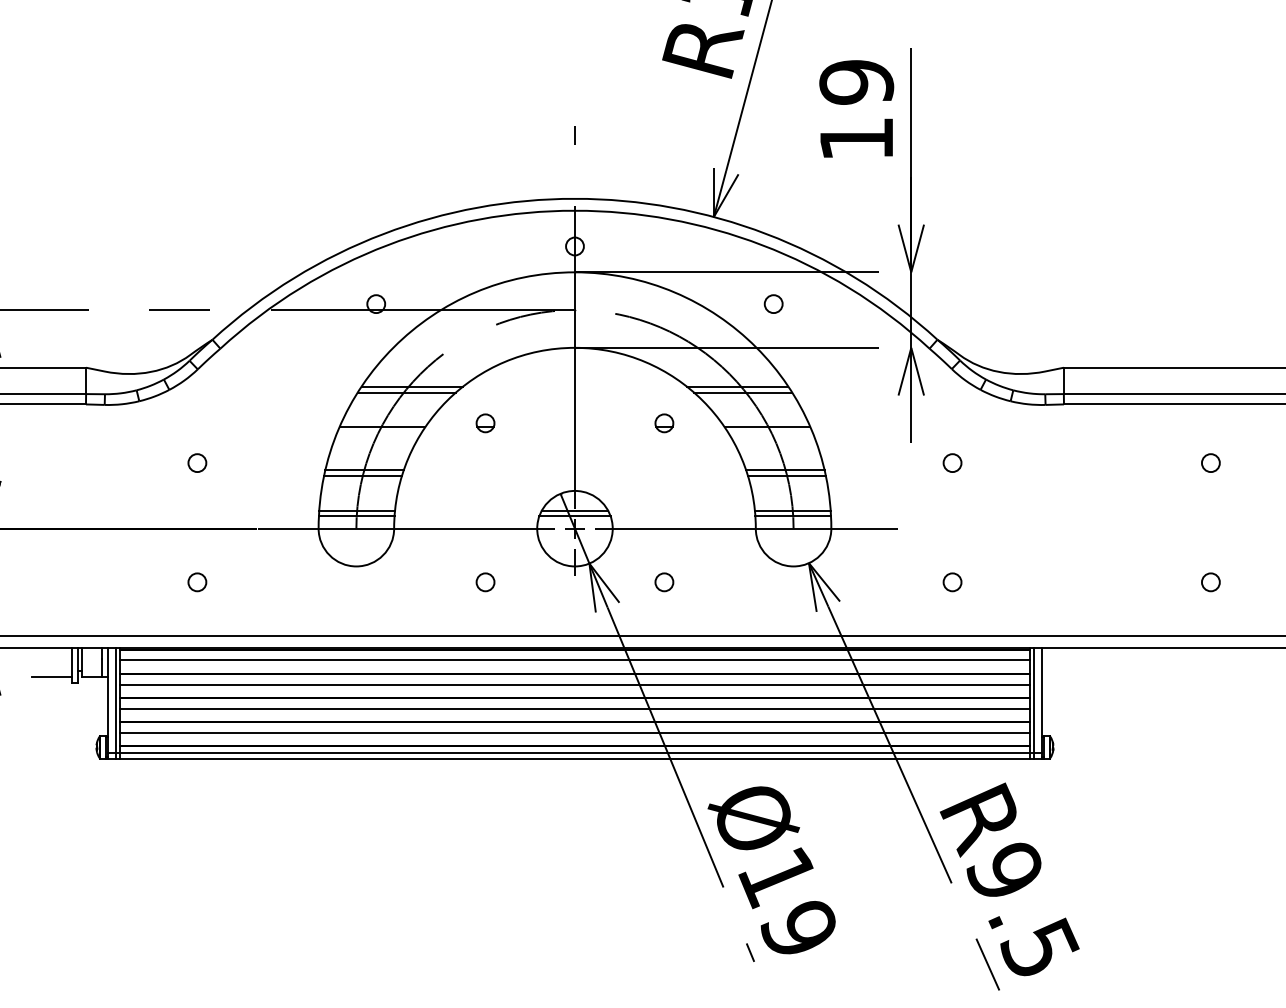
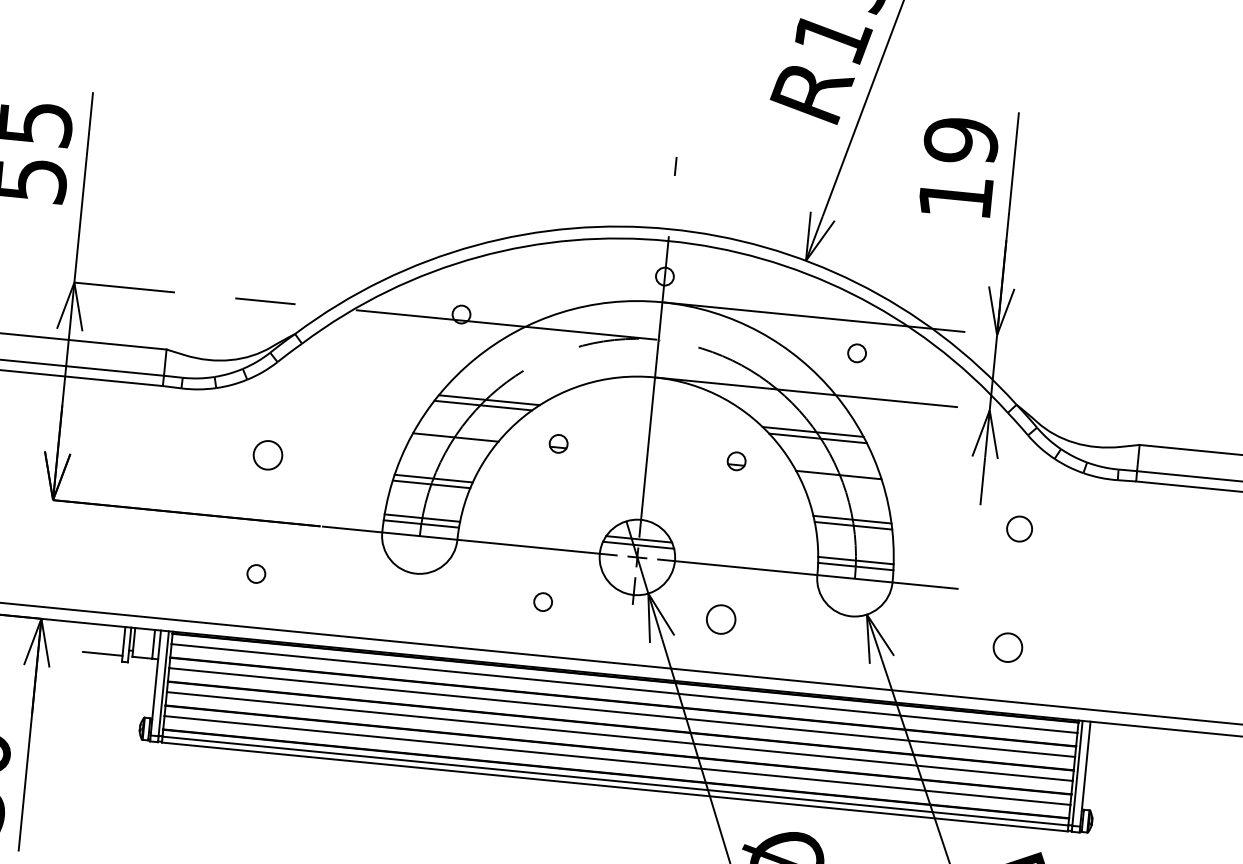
circle: (952, 462) -> (1019, 528), size x1.4
circle: (197, 463) -> (268, 455), size x1.6
circle: (664, 582) -> (721, 619), size x1.6
circle: (952, 582) -> (1007, 647), size x1.6

